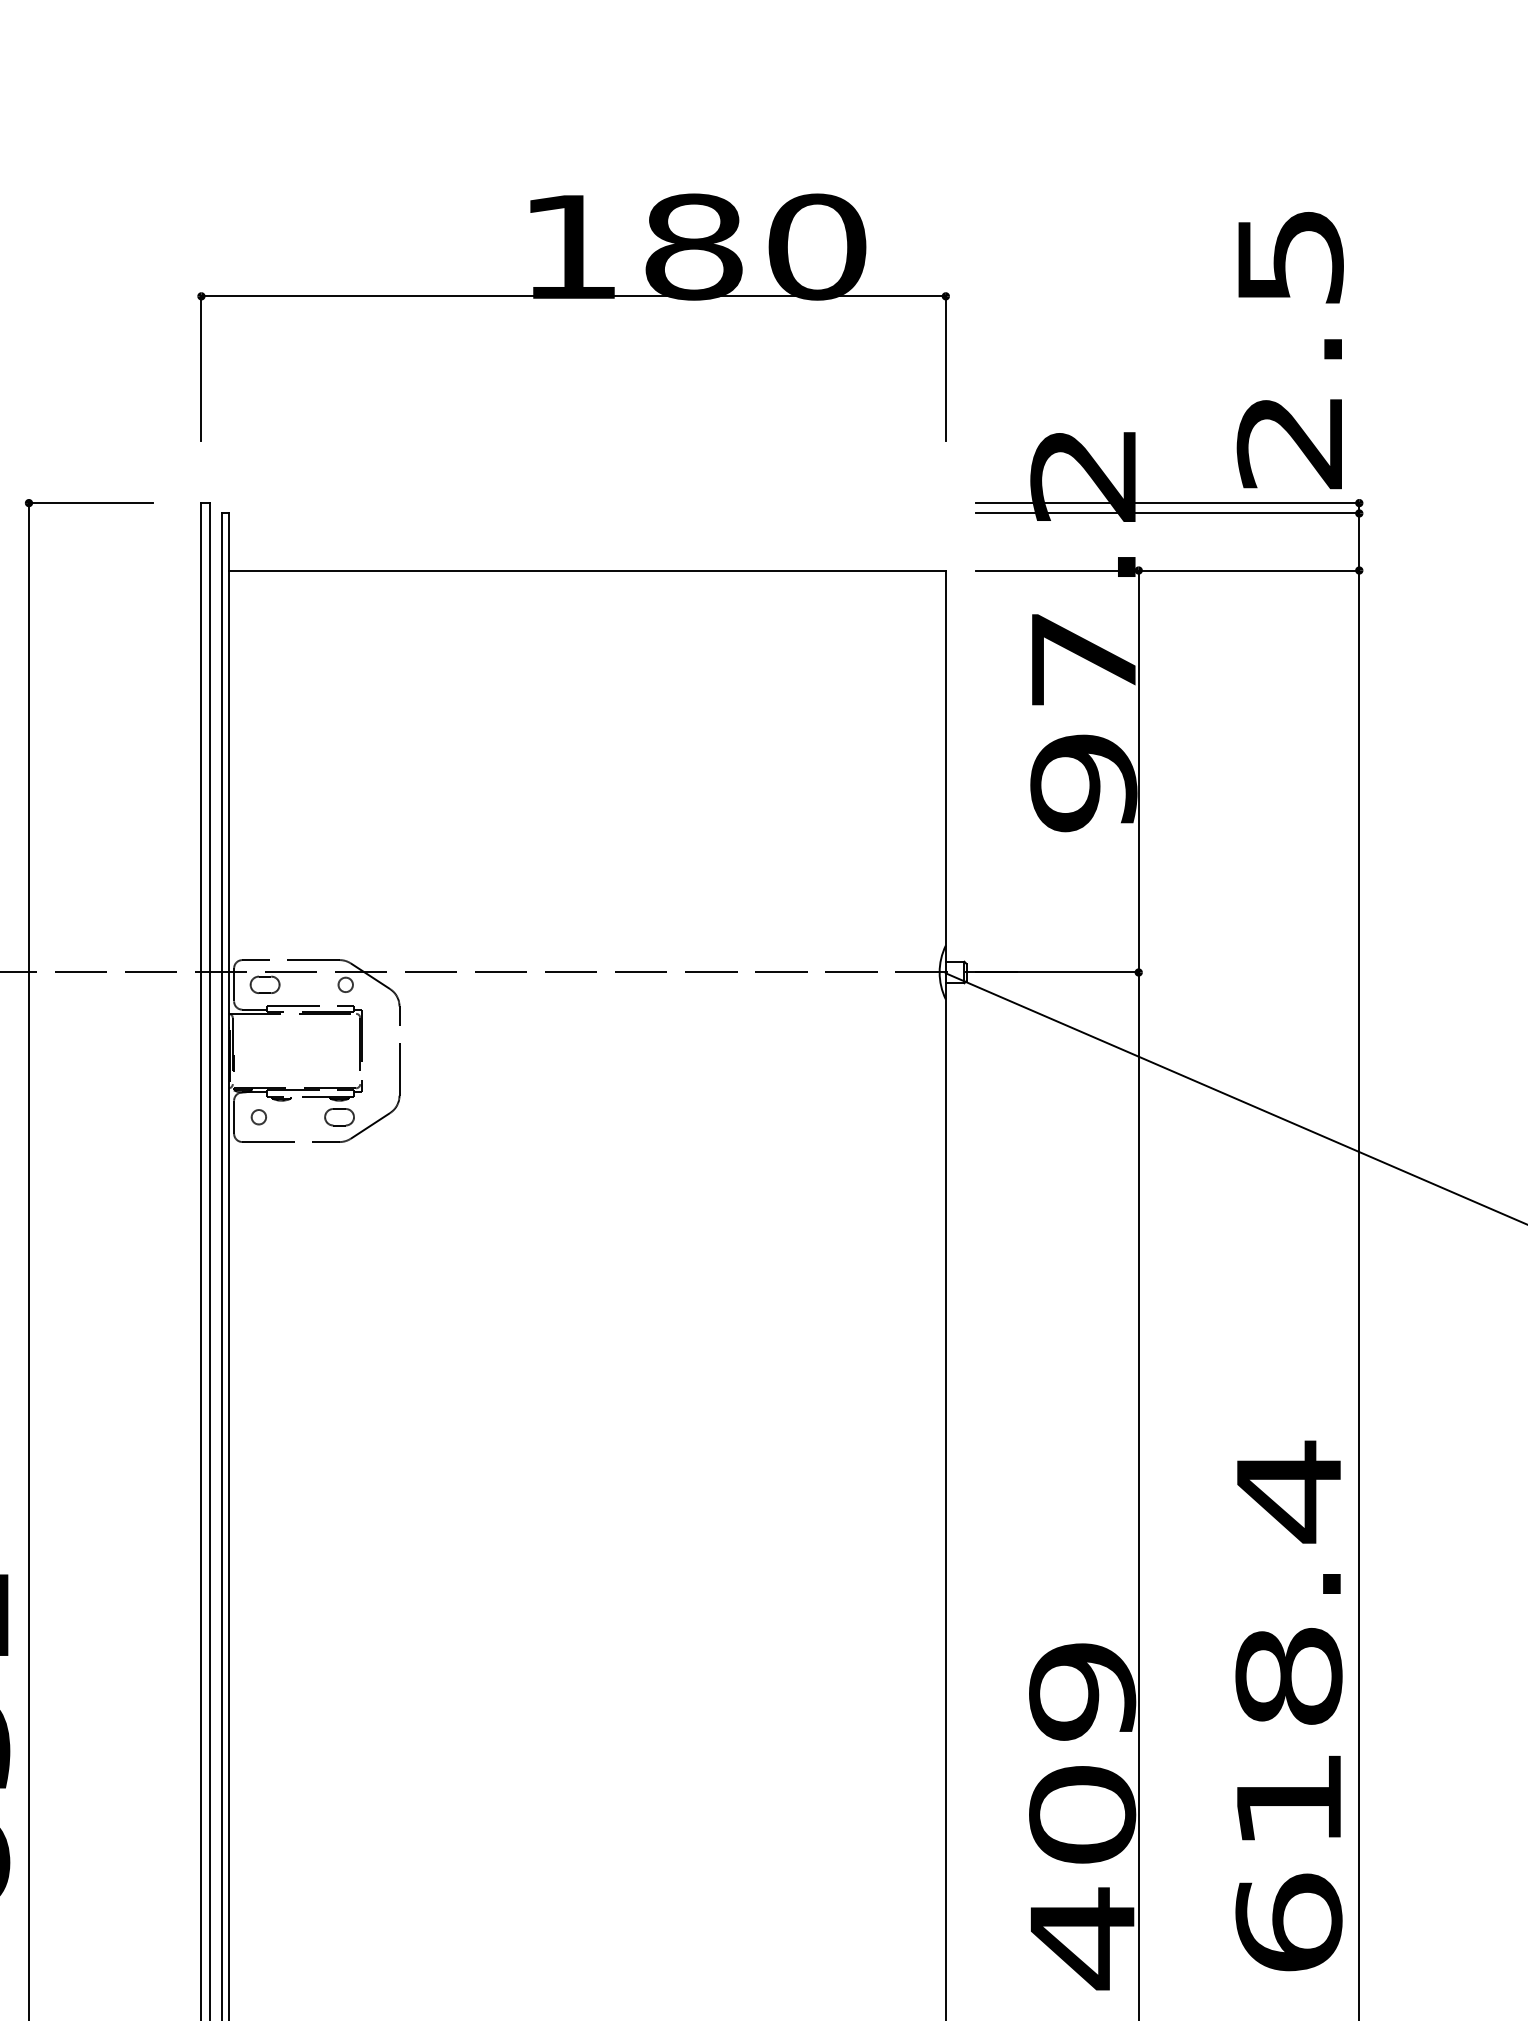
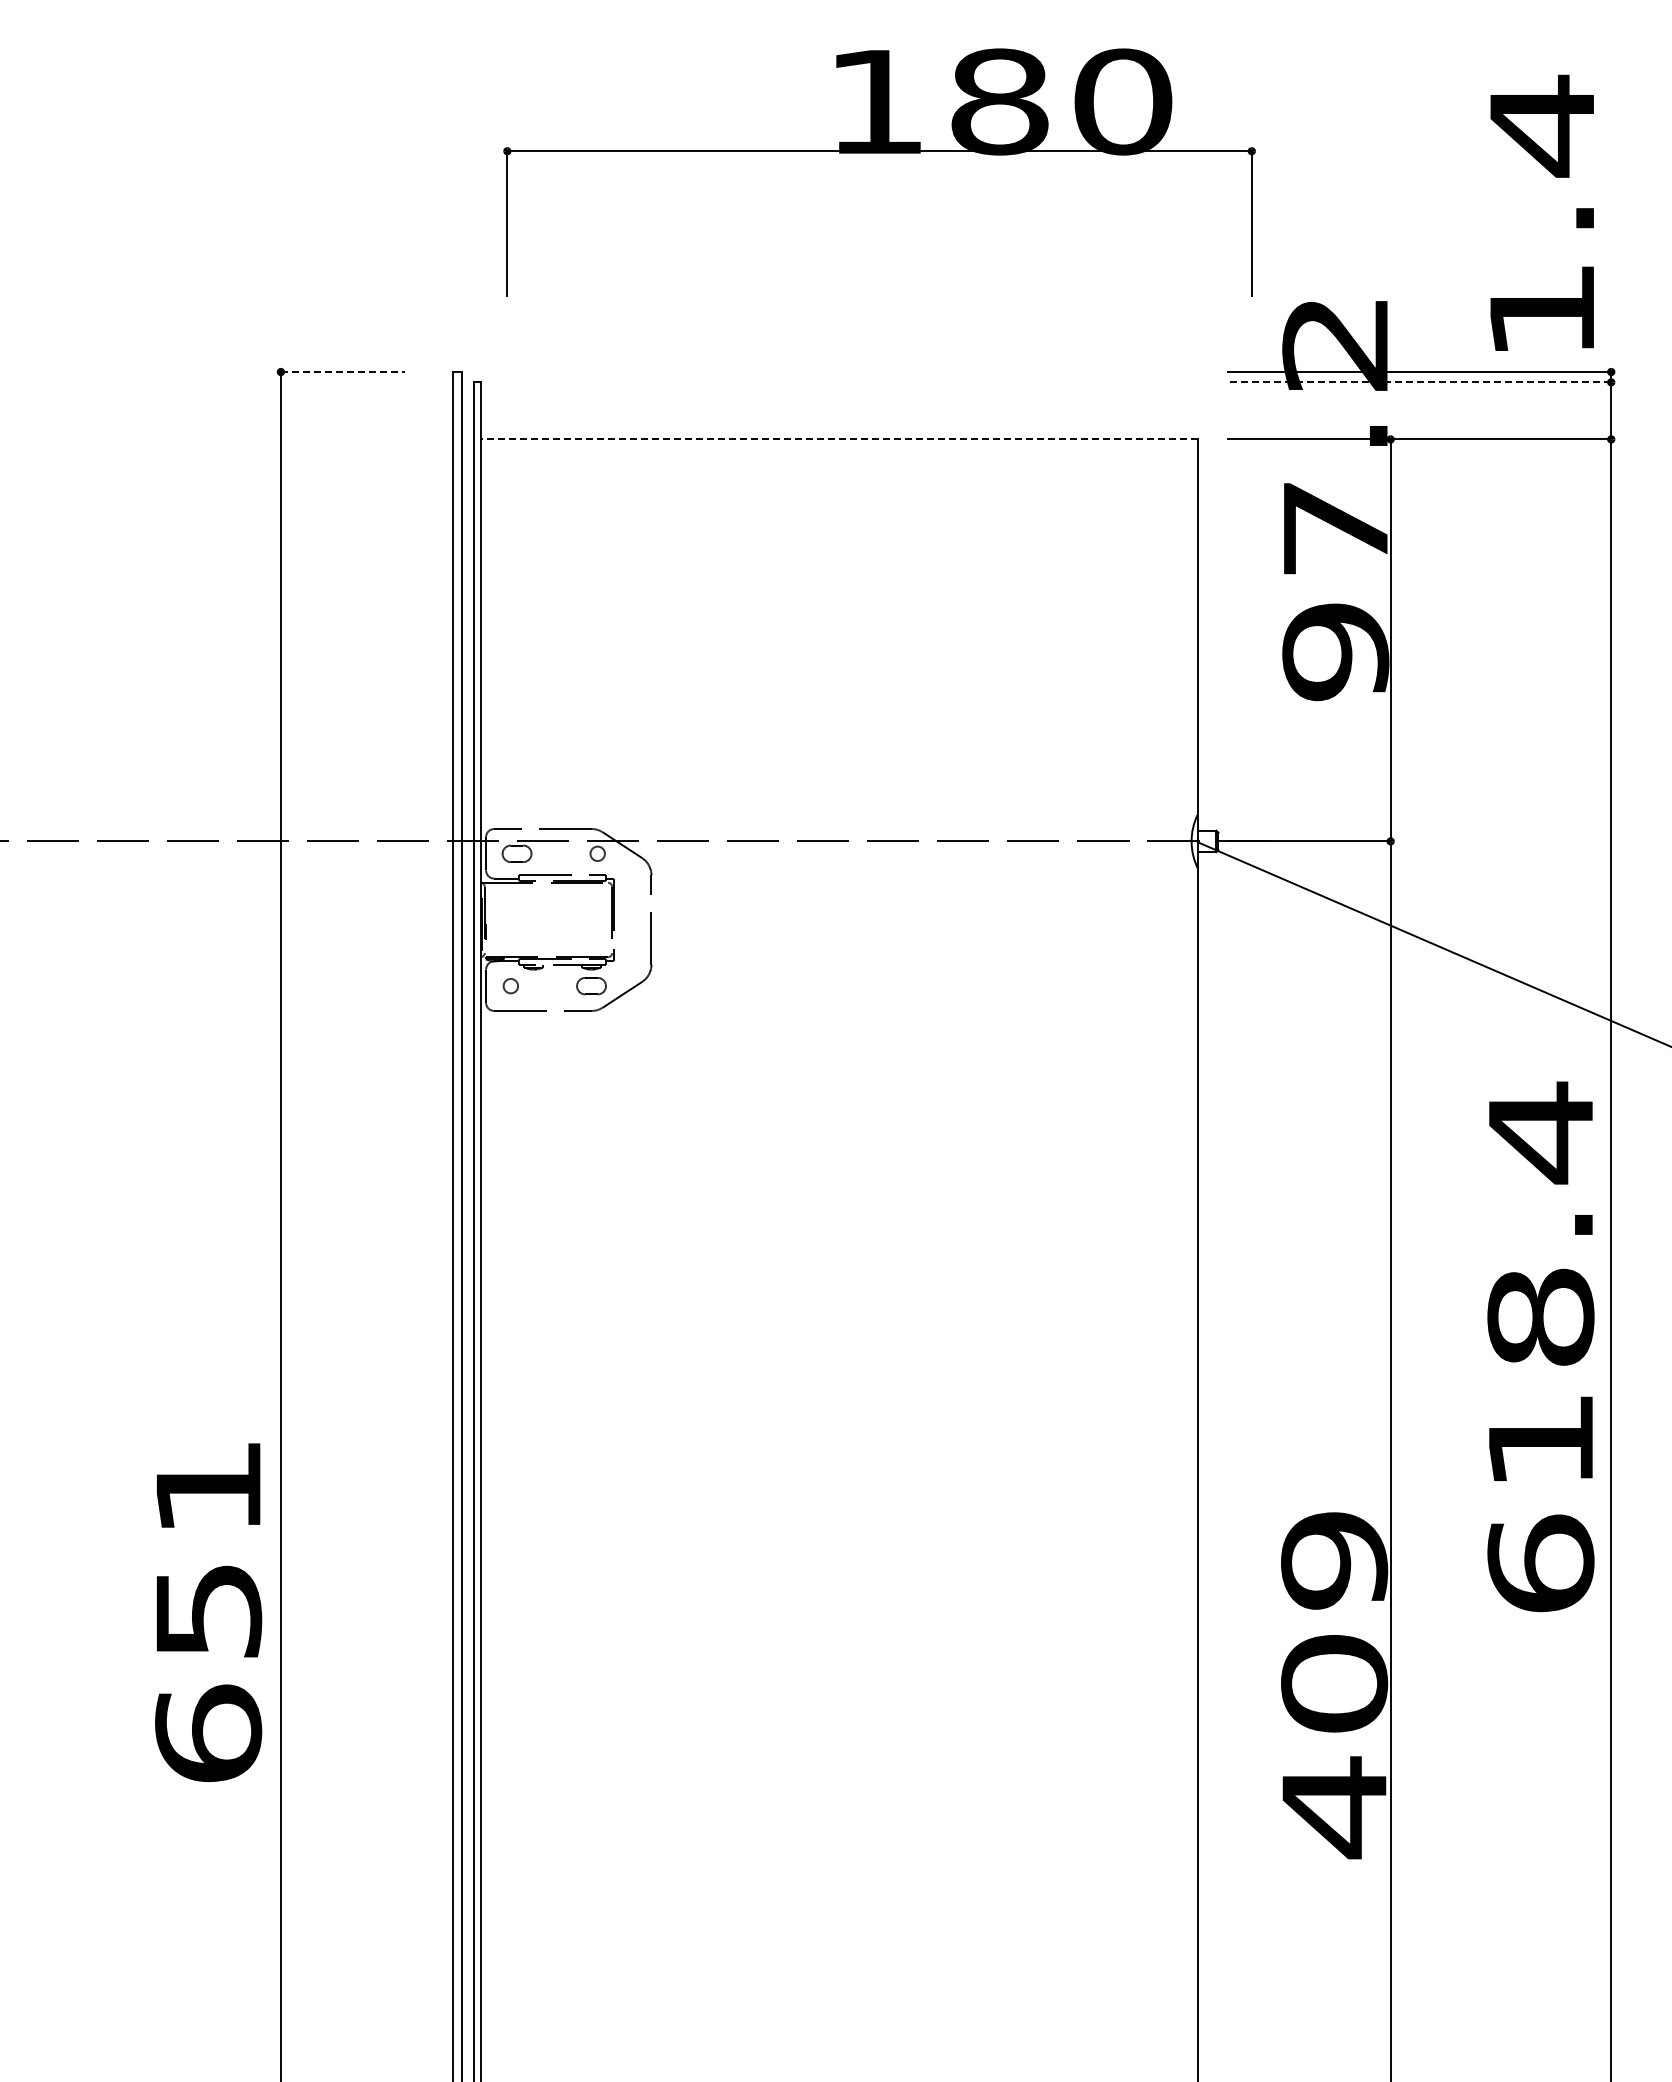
part: (573, 298) -> (879, 153), moved
text: (1289, 346) -> (1541, 215), 2.5 -> 1.4
line: (91, 503) -> (343, 372), solid -> dashed
line: (1167, 513) -> (1419, 382), solid -> dashed
line: (587, 570) -> (839, 439), solid -> dashed
text: (1288, 1705) -> (1540, 1346), moved

